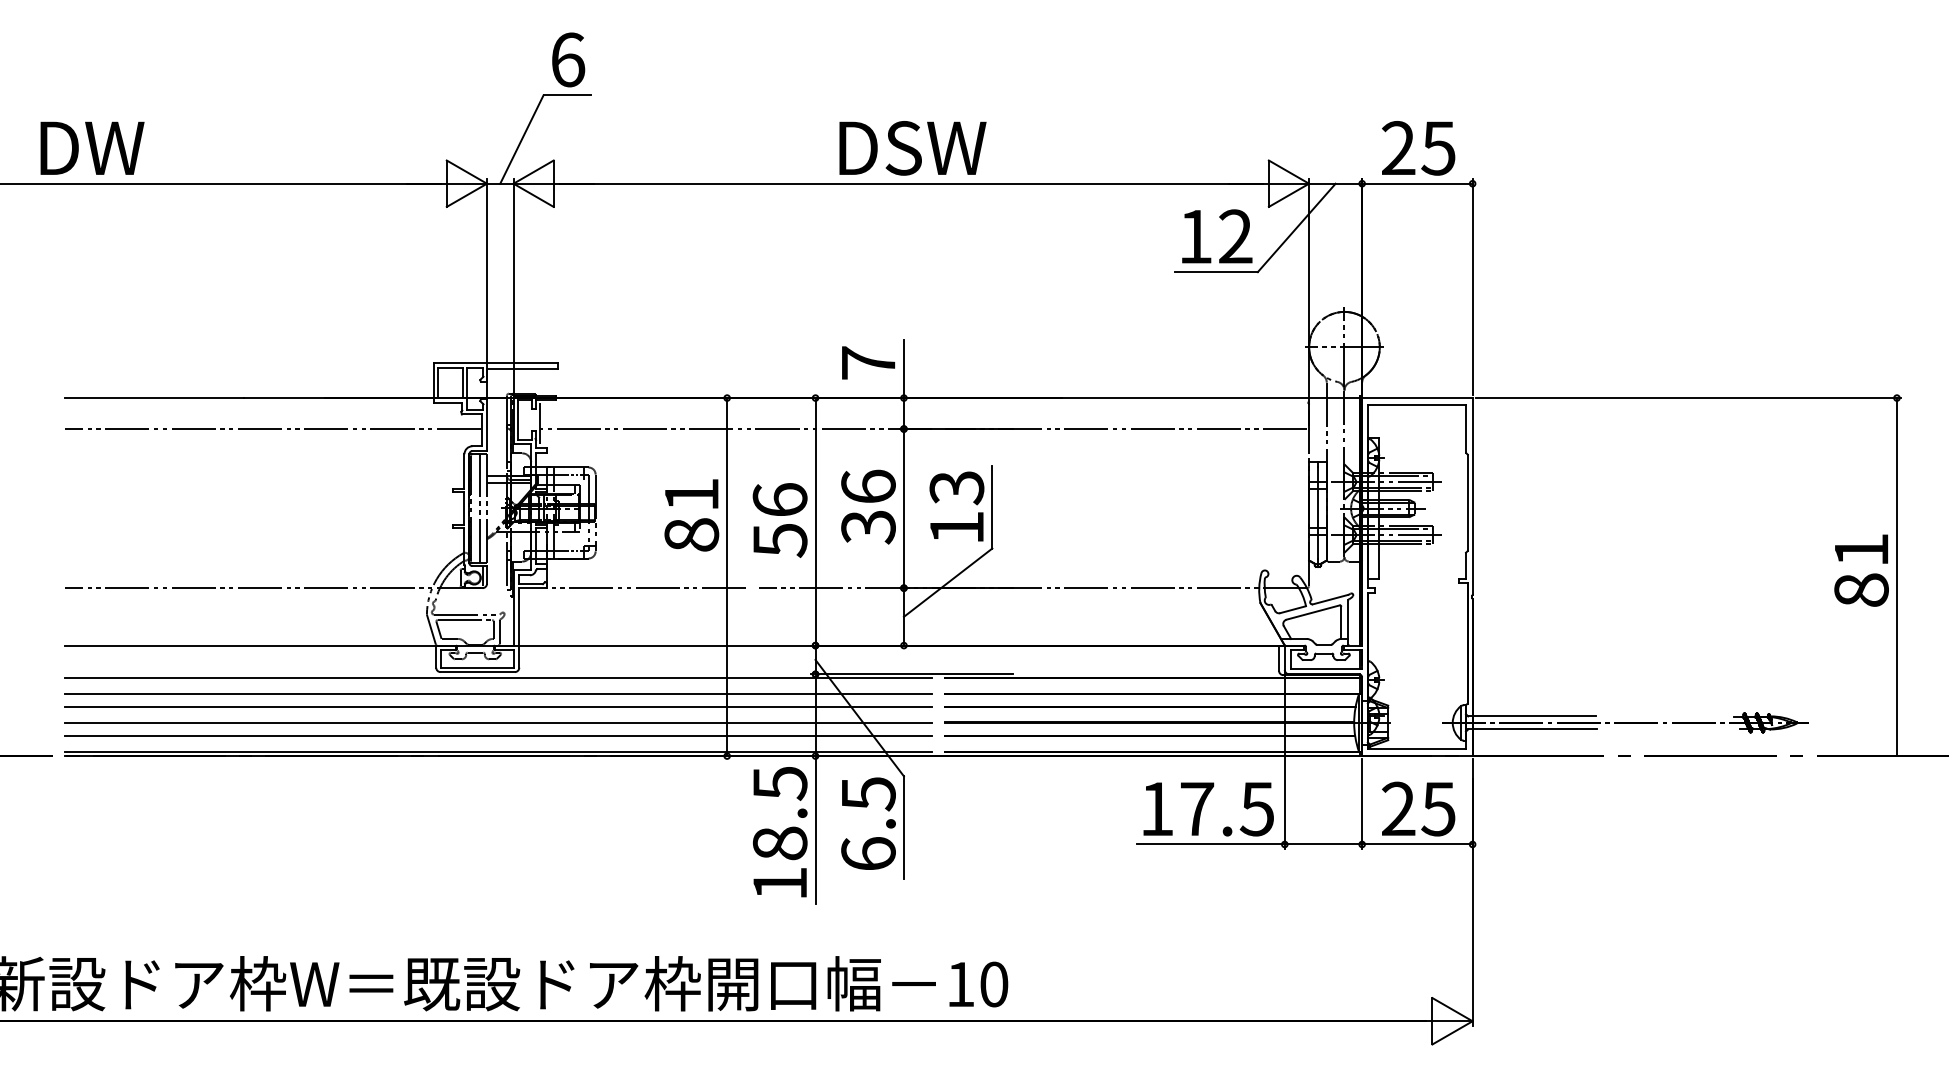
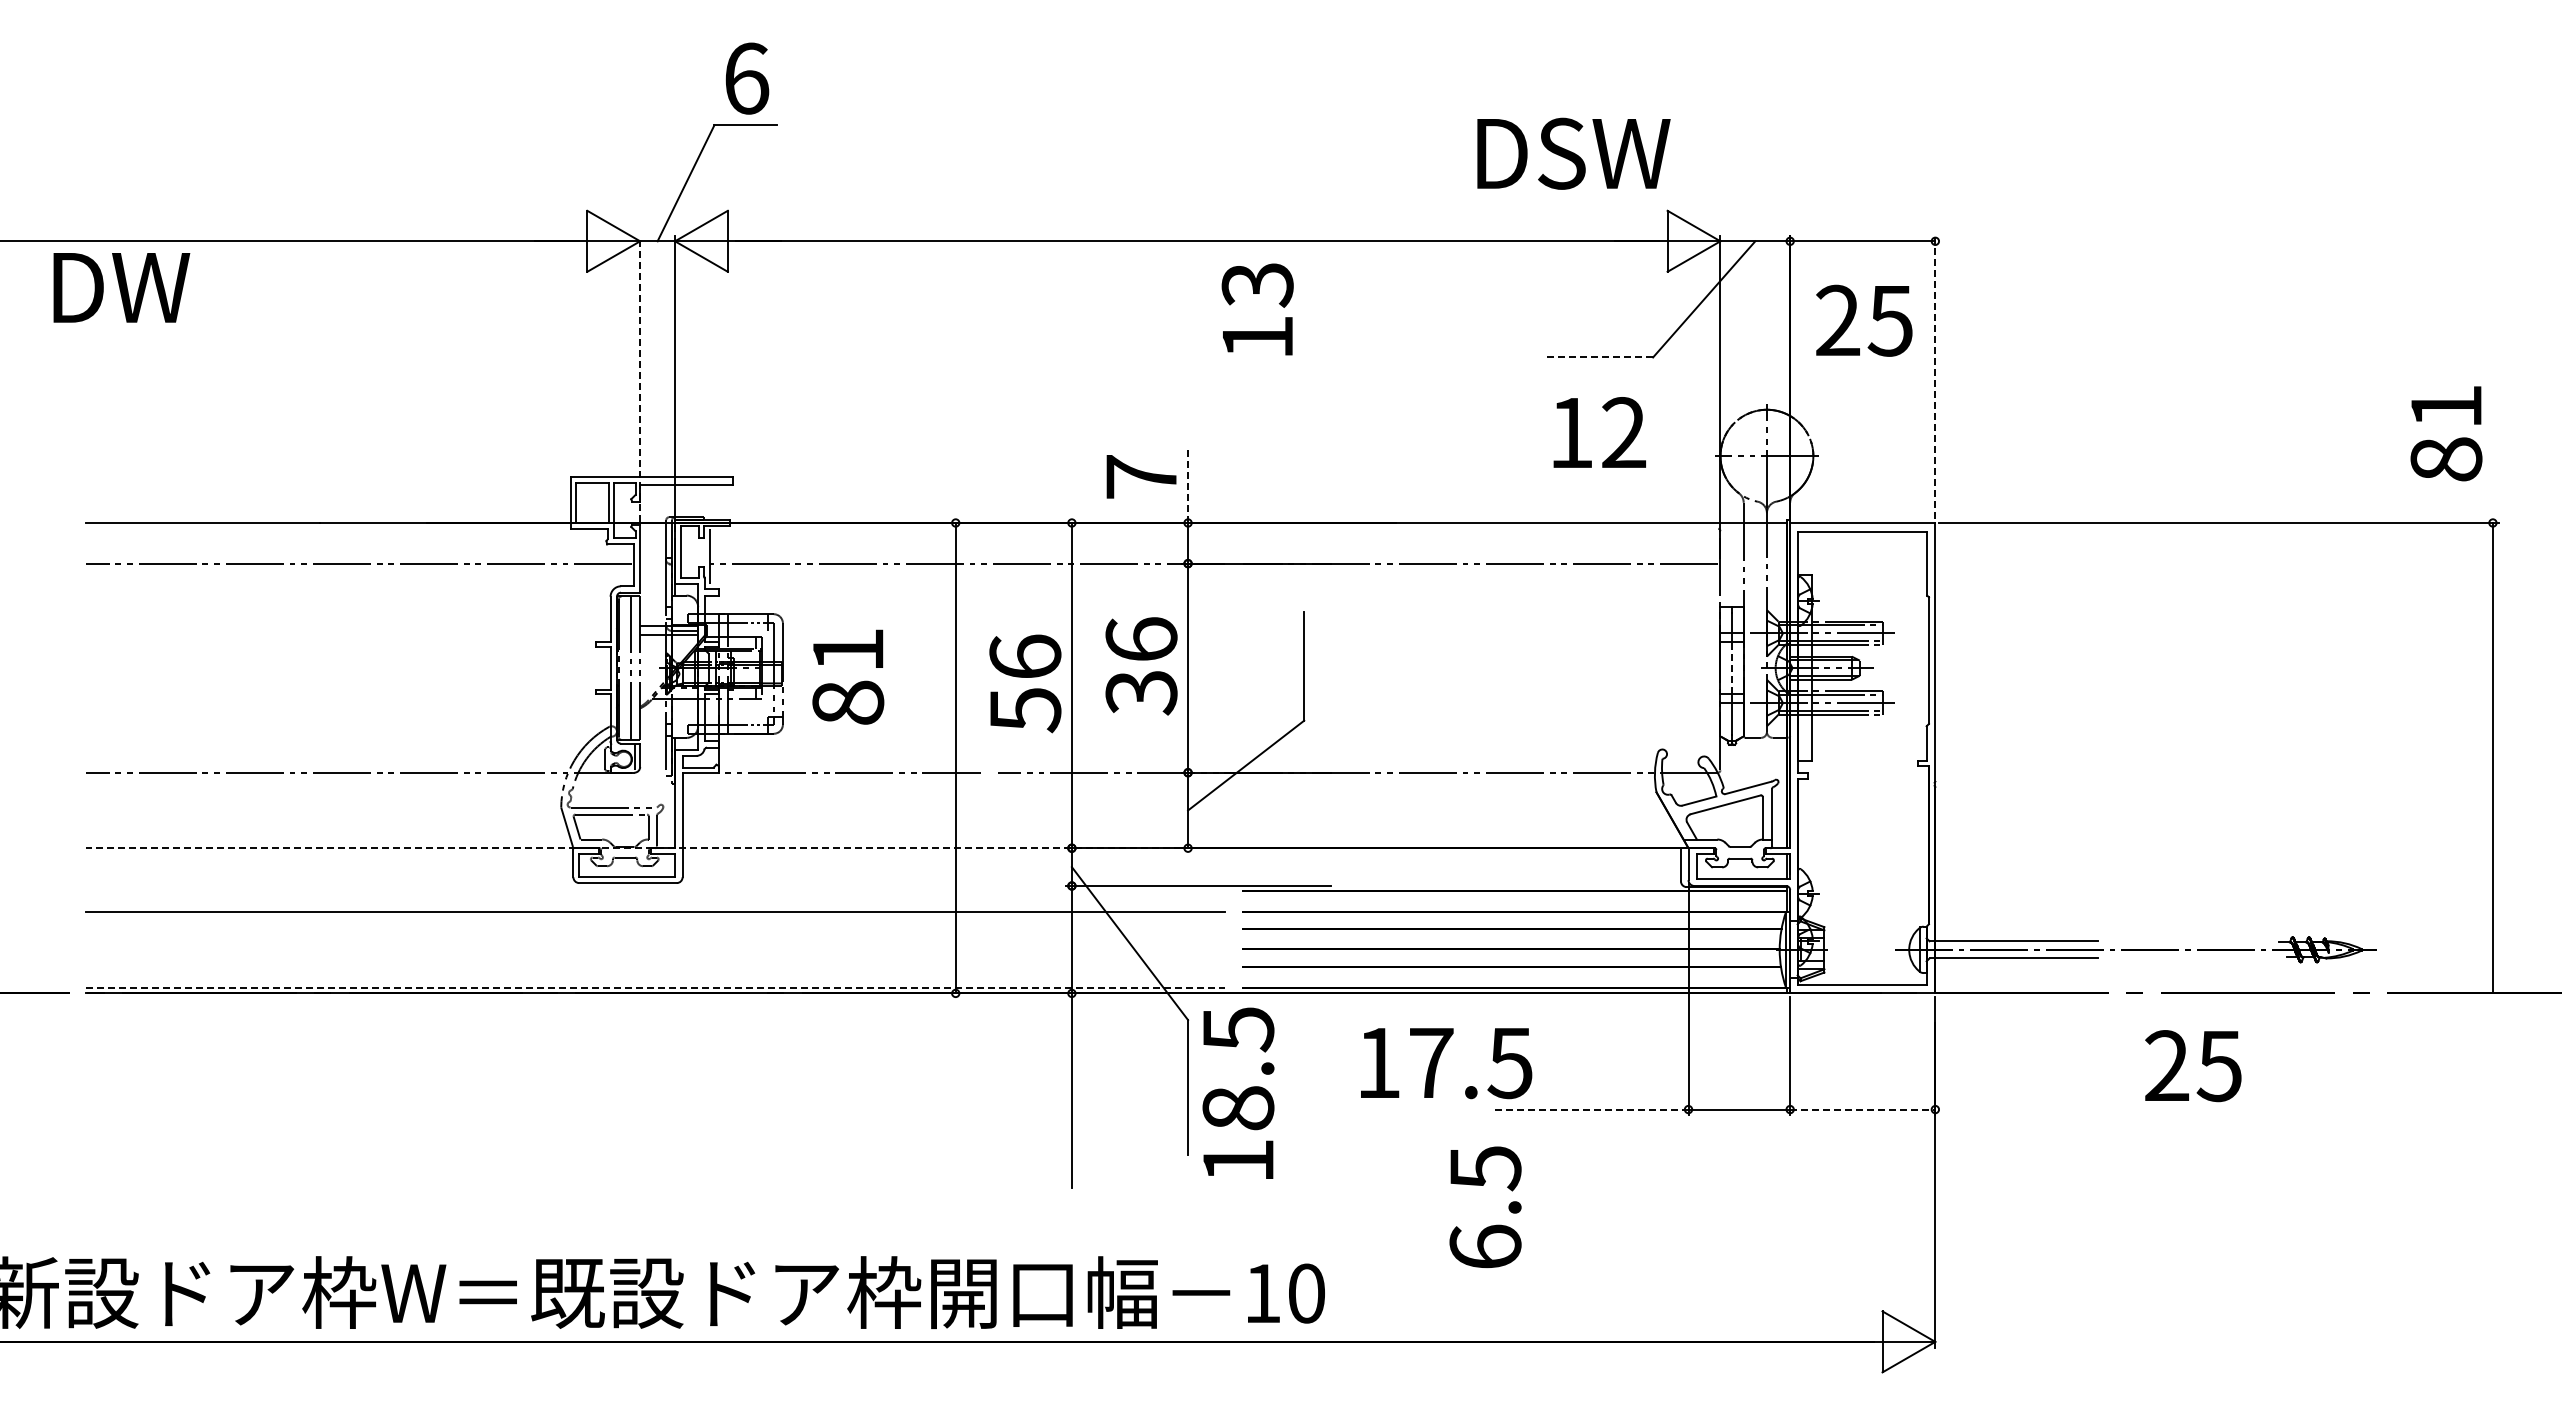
text: (92, 148) -> (121, 287), moved
text: (912, 148) -> (1573, 153), moved
text: (1418, 148) -> (1864, 320), moved
text: (1217, 236) -> (1599, 432), moved
line: (1216, 272) -> (1598, 357), solid -> dashed
line: (1472, 287) -> (1935, 377), solid -> dashed
line: (487, 288) -> (640, 378), solid -> dashed
line: (904, 369) -> (1188, 485), solid -> dashed
text: (956, 506) -> (1257, 309), moved
line: (1318, 508) -> (1732, 667), solid -> dashed
text: (691, 514) -> (848, 676), moved
text: (1861, 570) -> (2446, 433), moved
line: (498, 645) -> (655, 848), solid -> dashed
line: (498, 677) -> (655, 890), removed
line: (498, 706) -> (655, 928), removed
line: (498, 722) -> (655, 949), removed
line: (498, 735) -> (655, 966), removed
line: (498, 751) -> (655, 987), solid -> dashed
text: (1208, 809) -> (1446, 1063), moved
text: (1418, 809) -> (2193, 1066), moved
text: (868, 823) -> (1485, 1206), moved
text: (780, 831) -> (1238, 1092), moved
line: (1210, 844) -> (1590, 1109), solid -> dashed
line: (1417, 844) -> (1862, 1109), solid -> dashed

